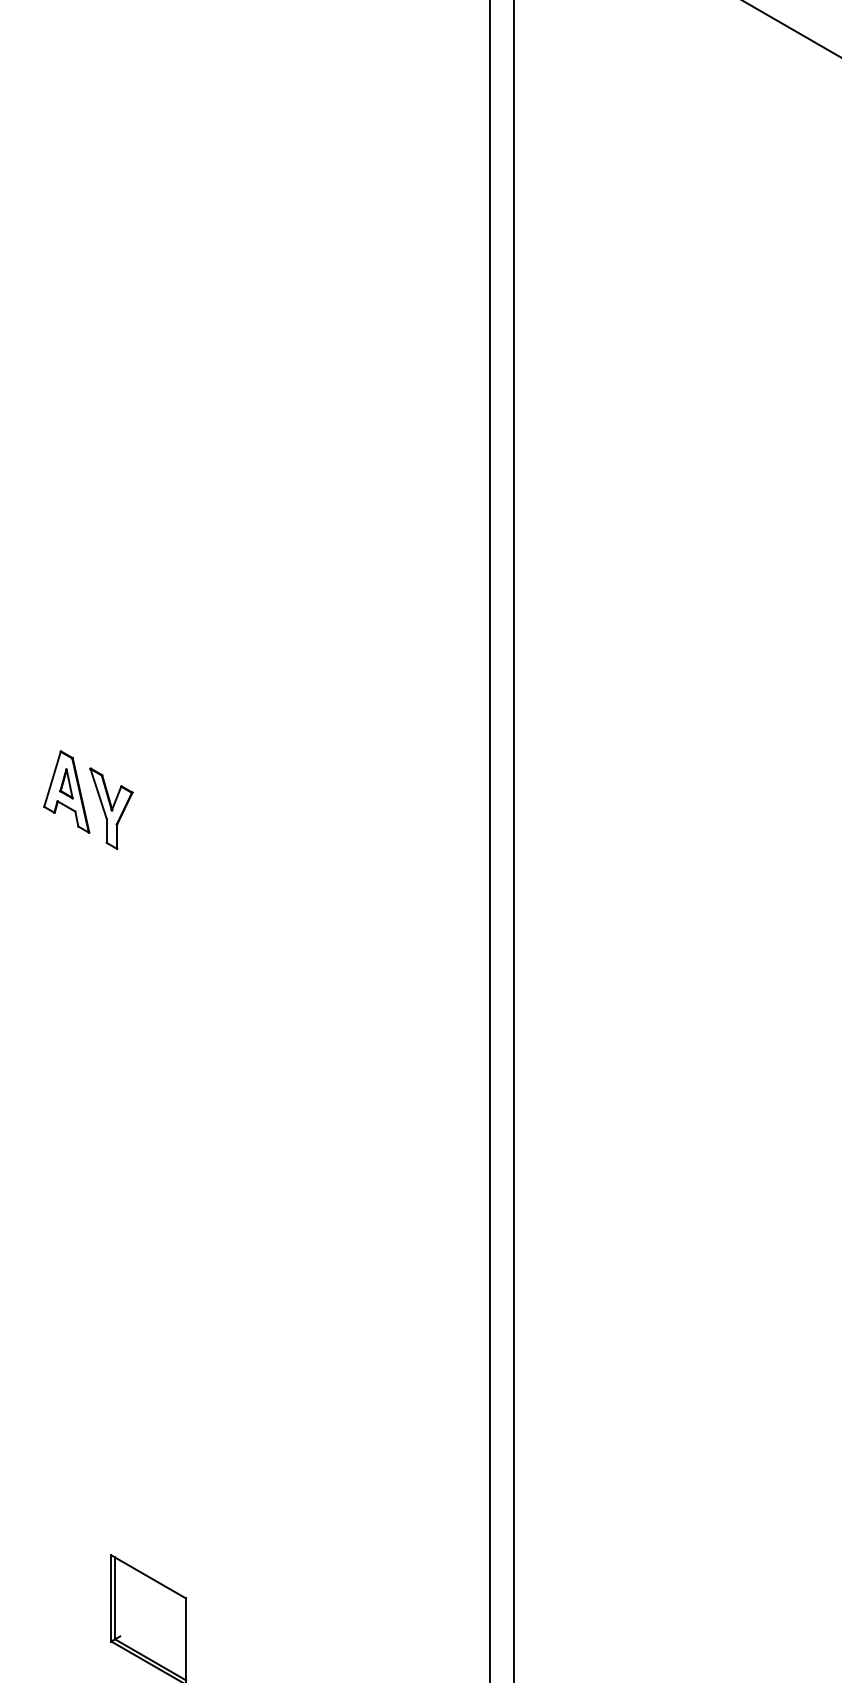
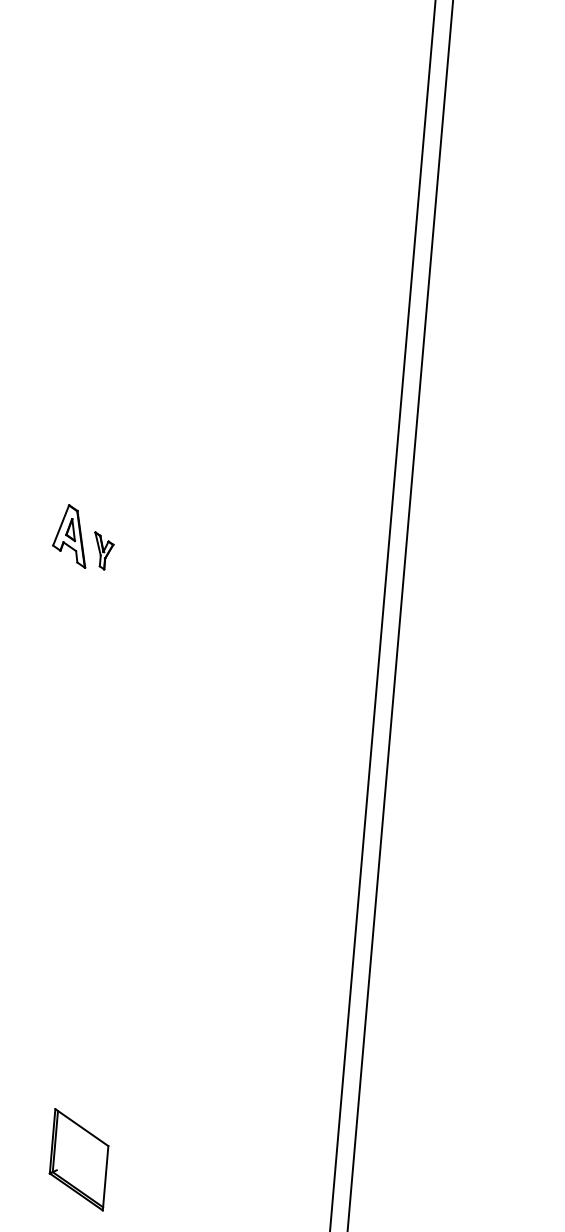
part: (111, 808) -> (103, 551), size x0.6

